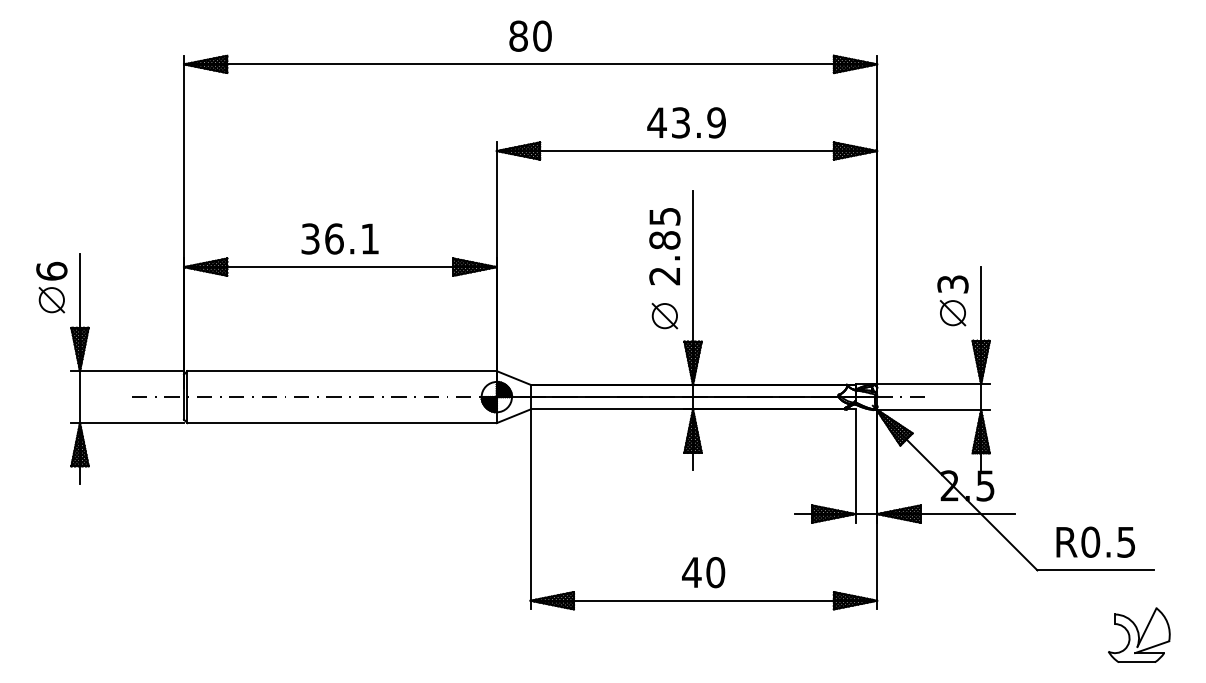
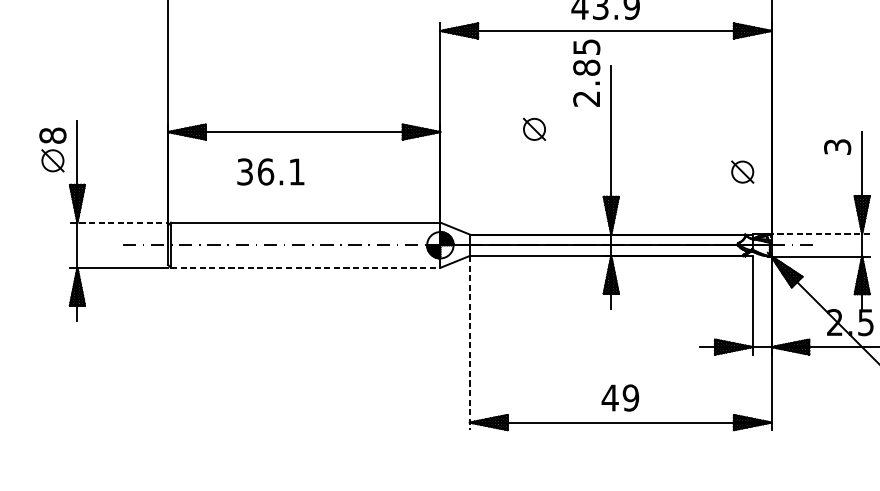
text: (339, 238) -> (270, 171), moved
text: (664, 246) -> (586, 73), moved
text: (51, 270) -> (52, 134), 6 -> 8
part: (952, 313) -> (742, 172), moved
part: (664, 315) -> (534, 128), moved
line: (128, 371) -> (119, 222), solid -> dashed
line: (930, 384) -> (818, 234), solid -> dashed
line: (342, 423) -> (306, 268), solid -> dashed
line: (530, 509) -> (469, 343), solid -> dashed
text: (715, 572) -> (630, 397), 40 -> 49

